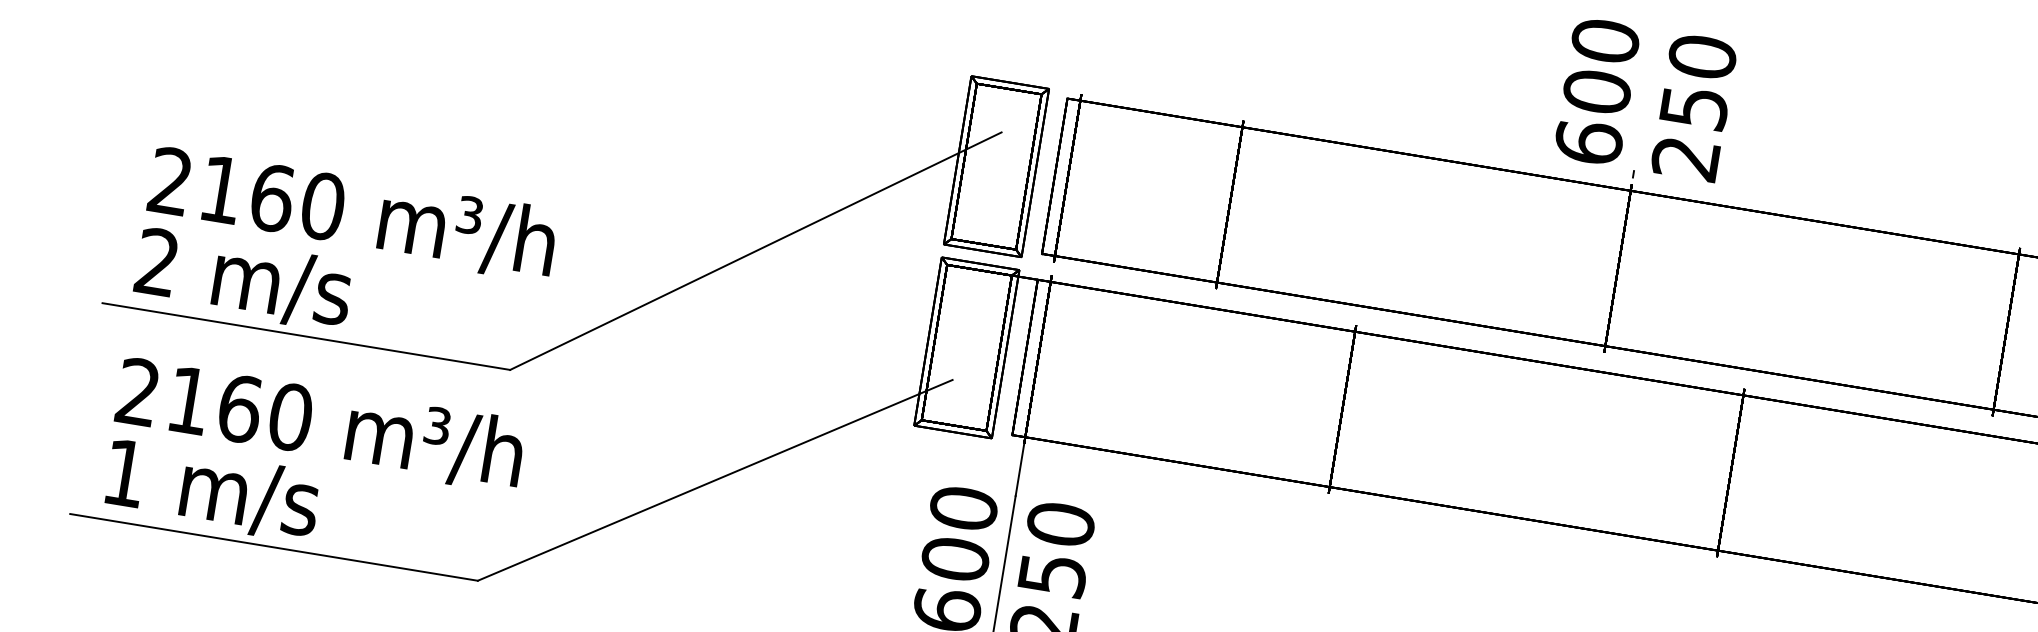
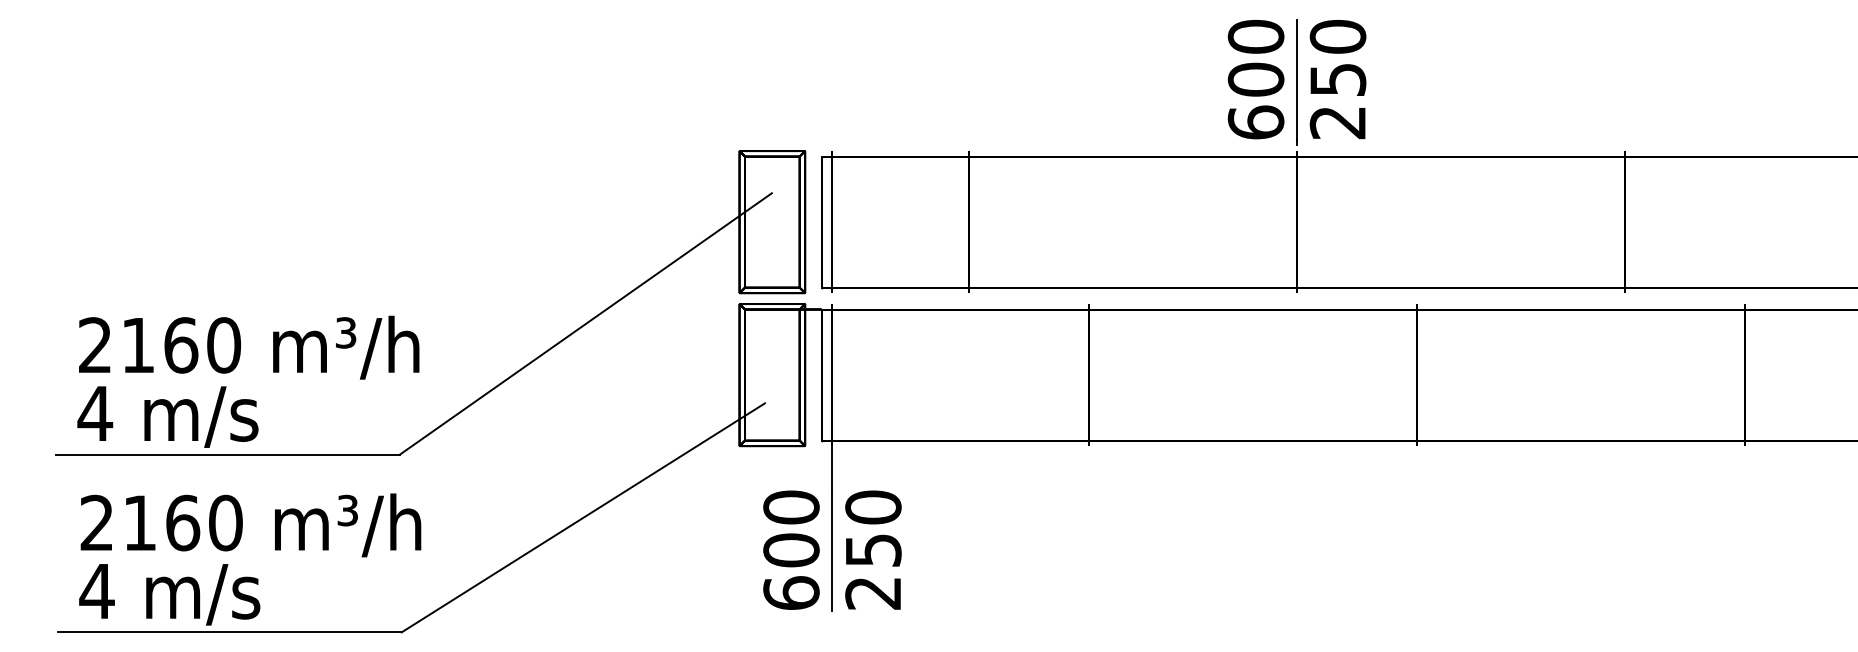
line: (1646, 99) -> (1297, 79), added
text: (157, 260) -> (95, 412), 2 -> 4
text: (124, 473) -> (96, 591), 1 -> 4

